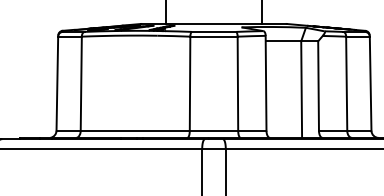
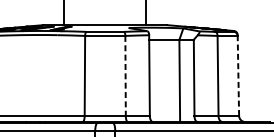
line: (370, 83) -> (238, 75), solid -> dashed
line: (237, 84) -> (125, 76), solid -> dashed

